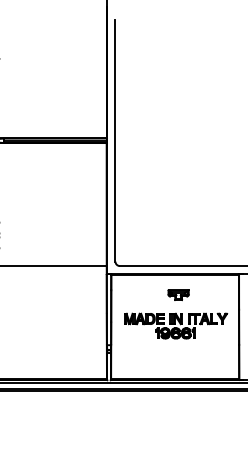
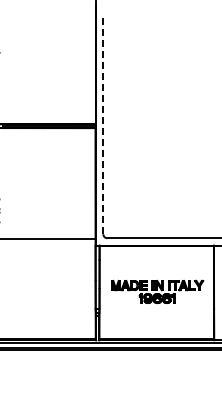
line: (115, 140) -> (103, 125), solid -> dashed
part: (178, 294) -> (159, 263), removed

